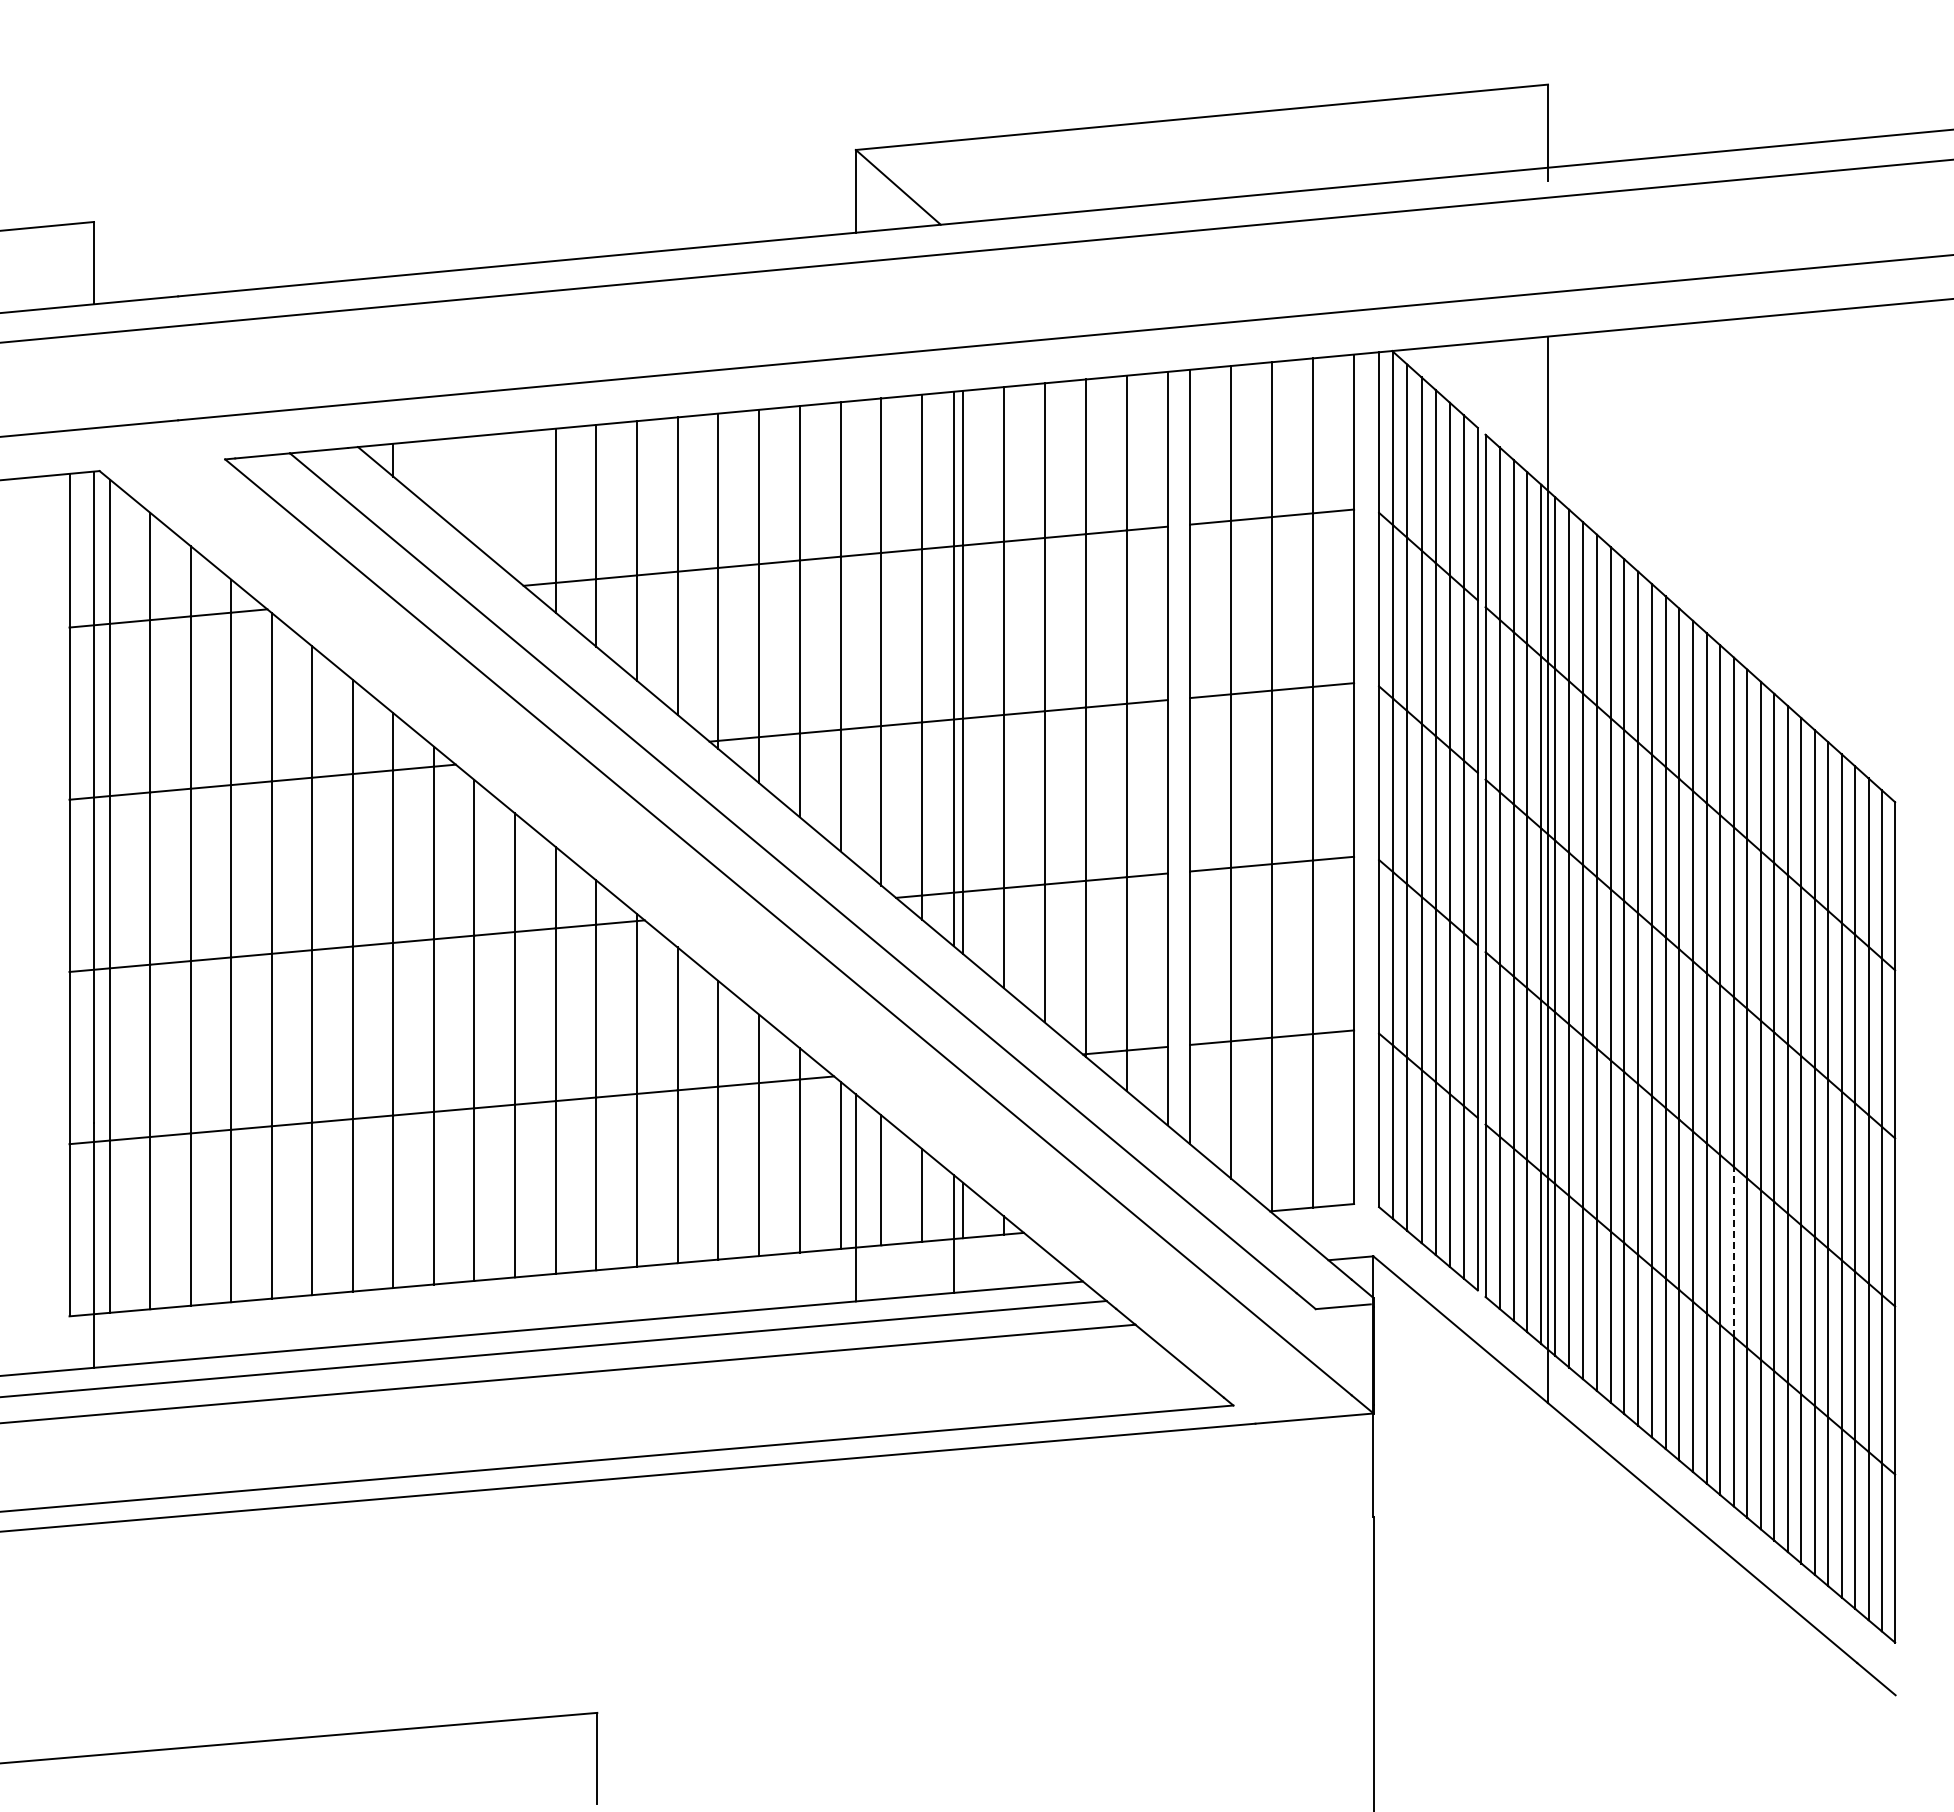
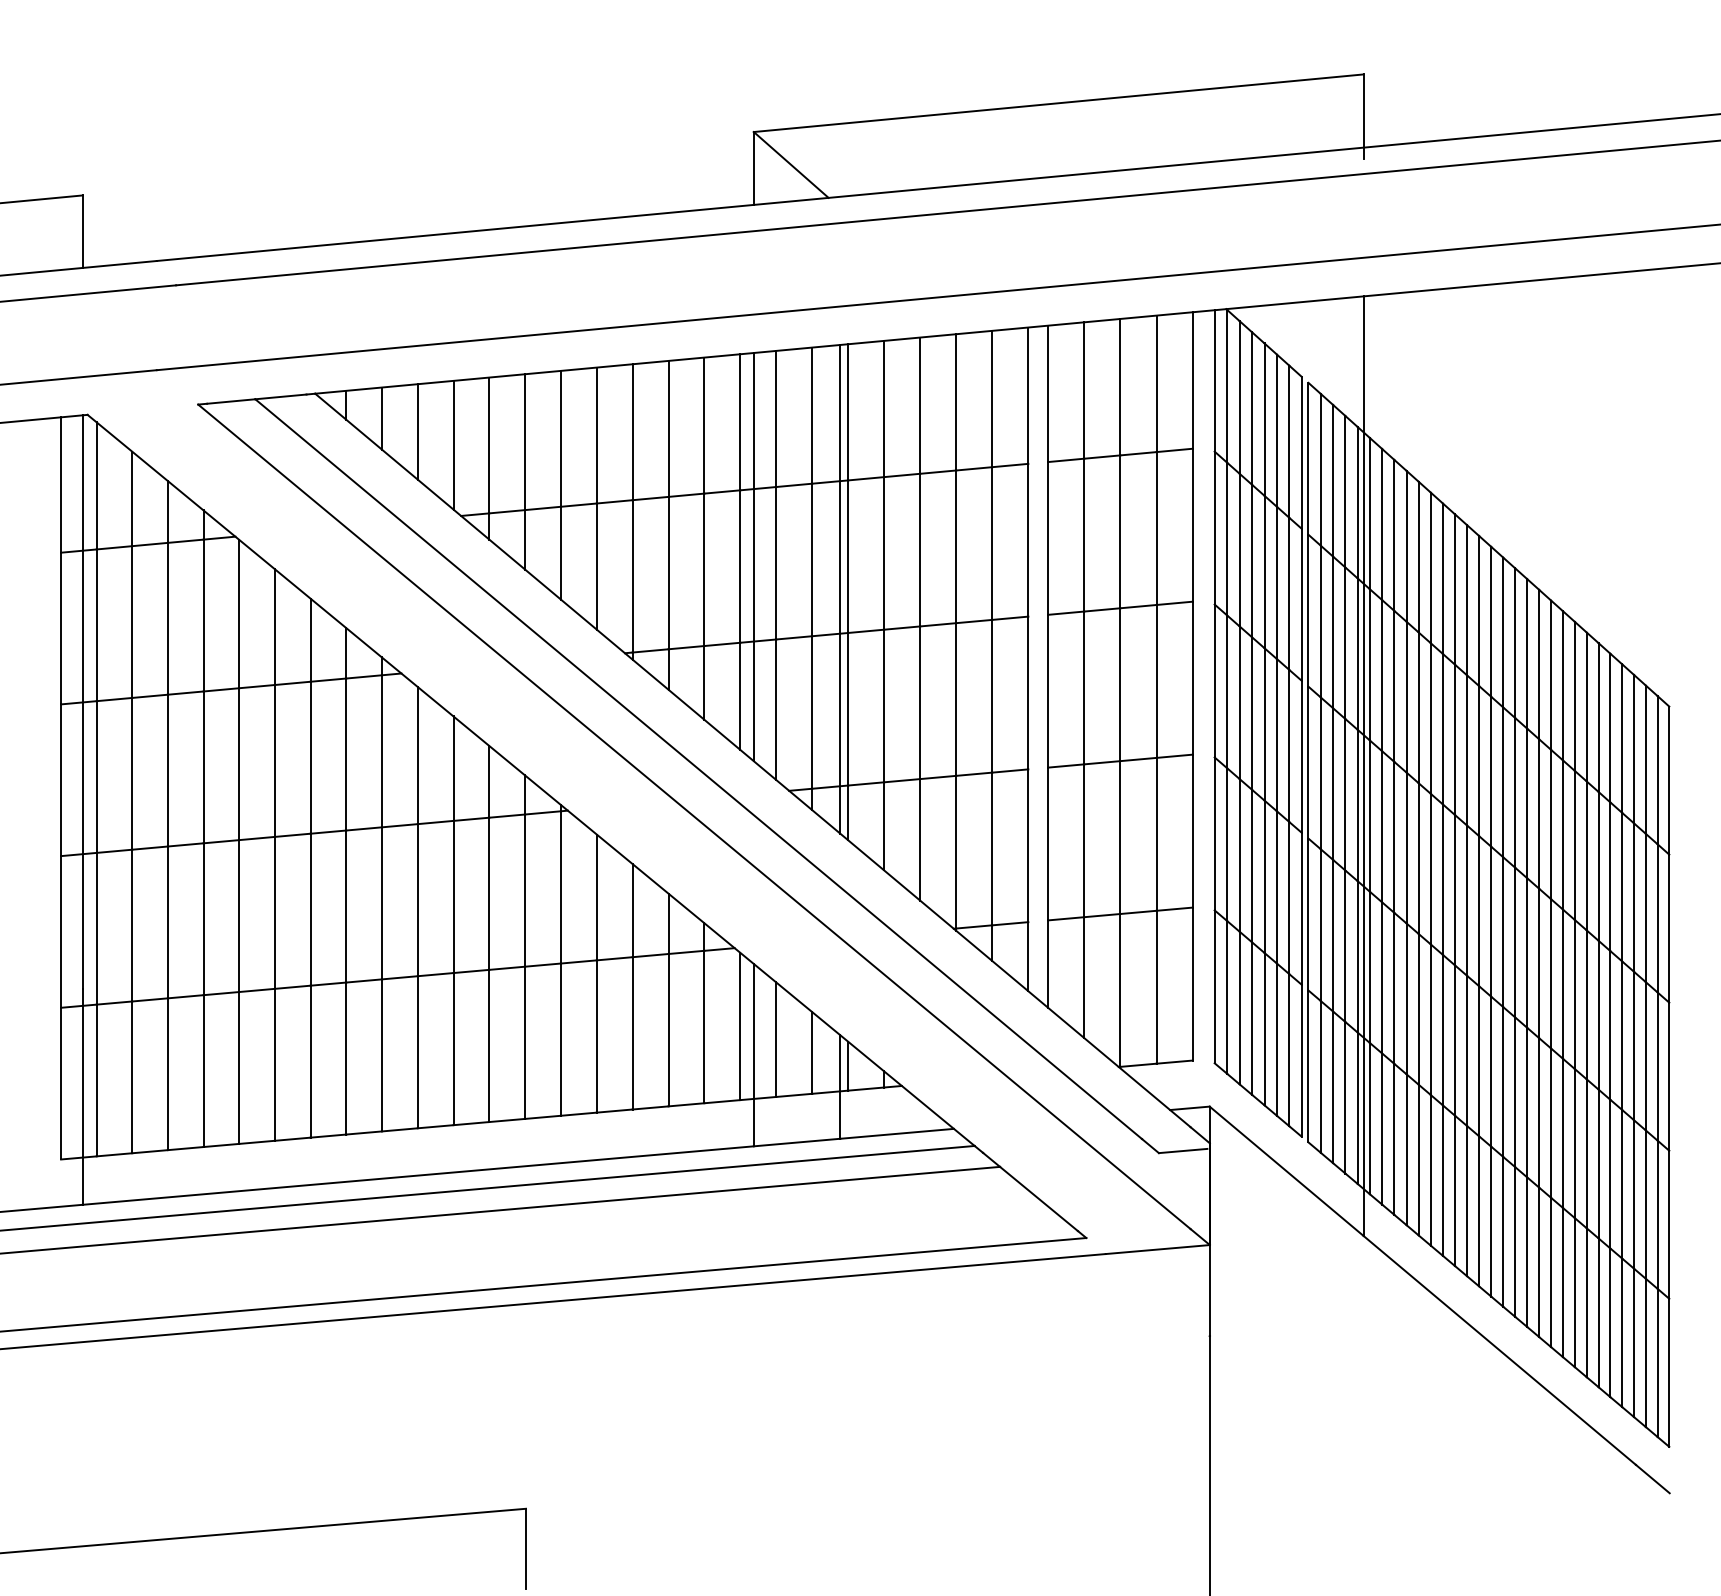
line: (433, 475) -> (381, 418), added
line: (474, 490) -> (417, 431), added
line: (515, 505) -> (453, 445), added
line: (855, 632) -> (753, 557), added
line: (1733, 1251) -> (1526, 1102), dashed -> solid

